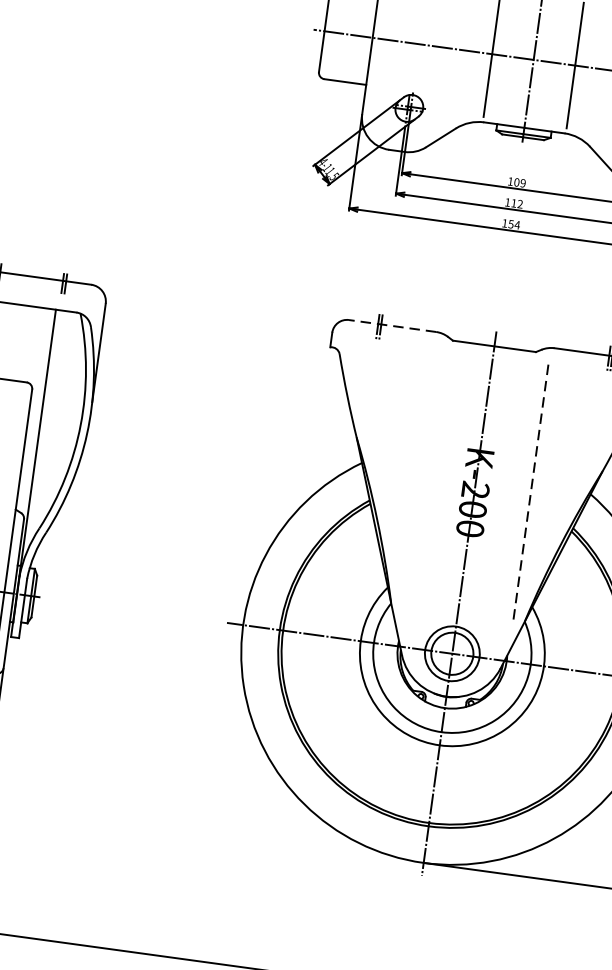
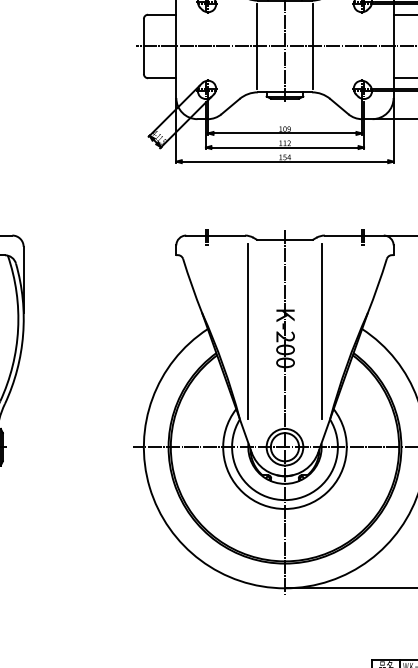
line: (392, 325) -> (215, 235), dashed -> solid
line: (420, 474) -> (247, 331), added
line: (531, 489) -> (322, 331), dashed -> solid

